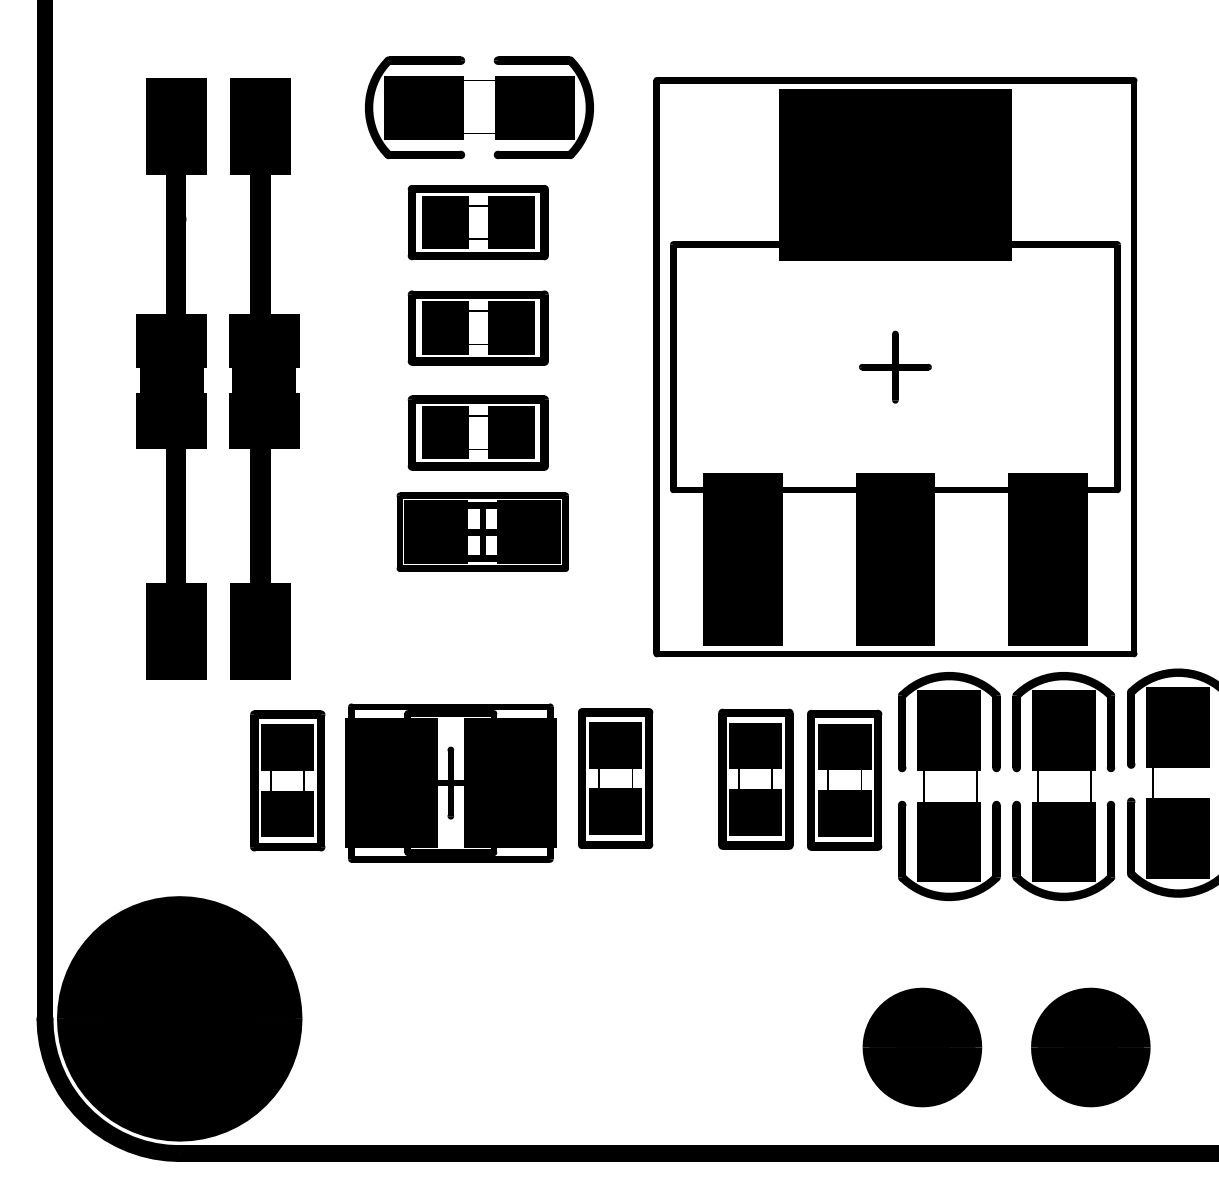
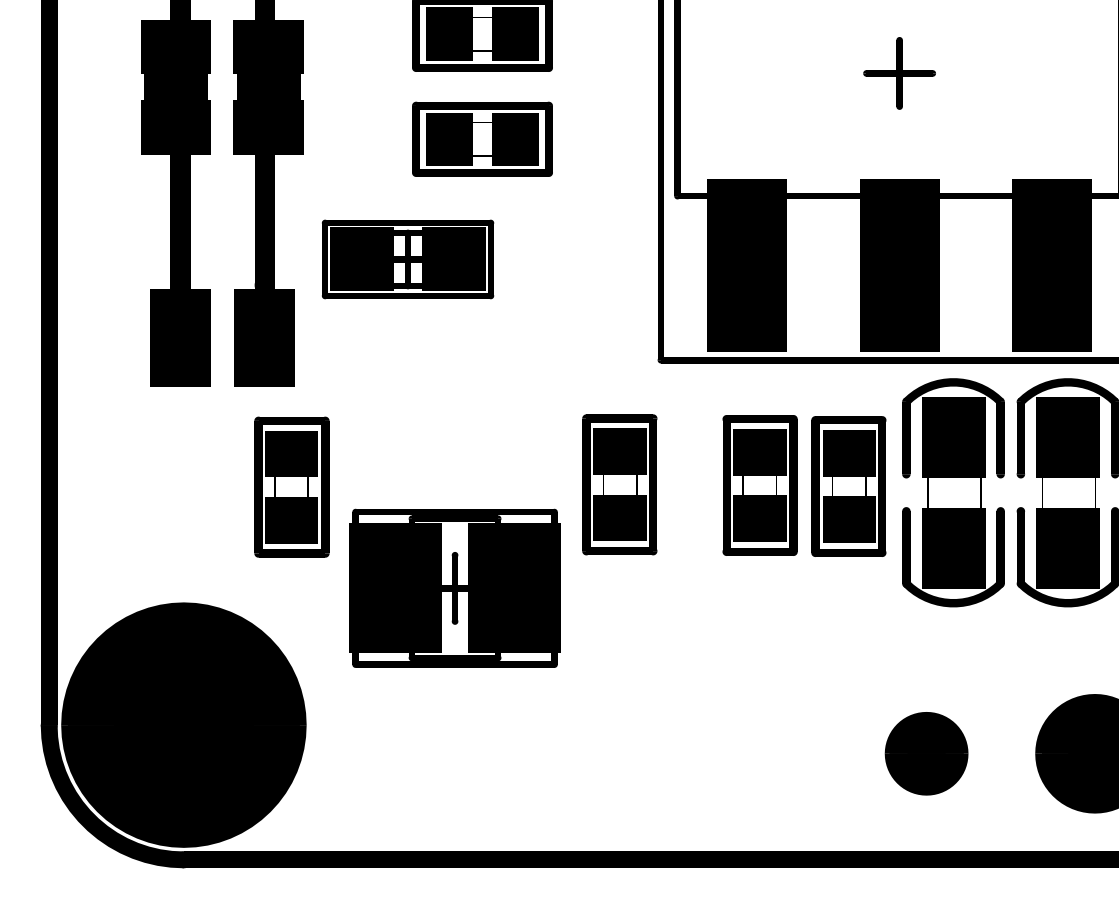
part: (482, 531) -> (407, 258), moved
part: (450, 782) -> (454, 587), moved
part: (922, 1047) -> (926, 753), size x0.7

